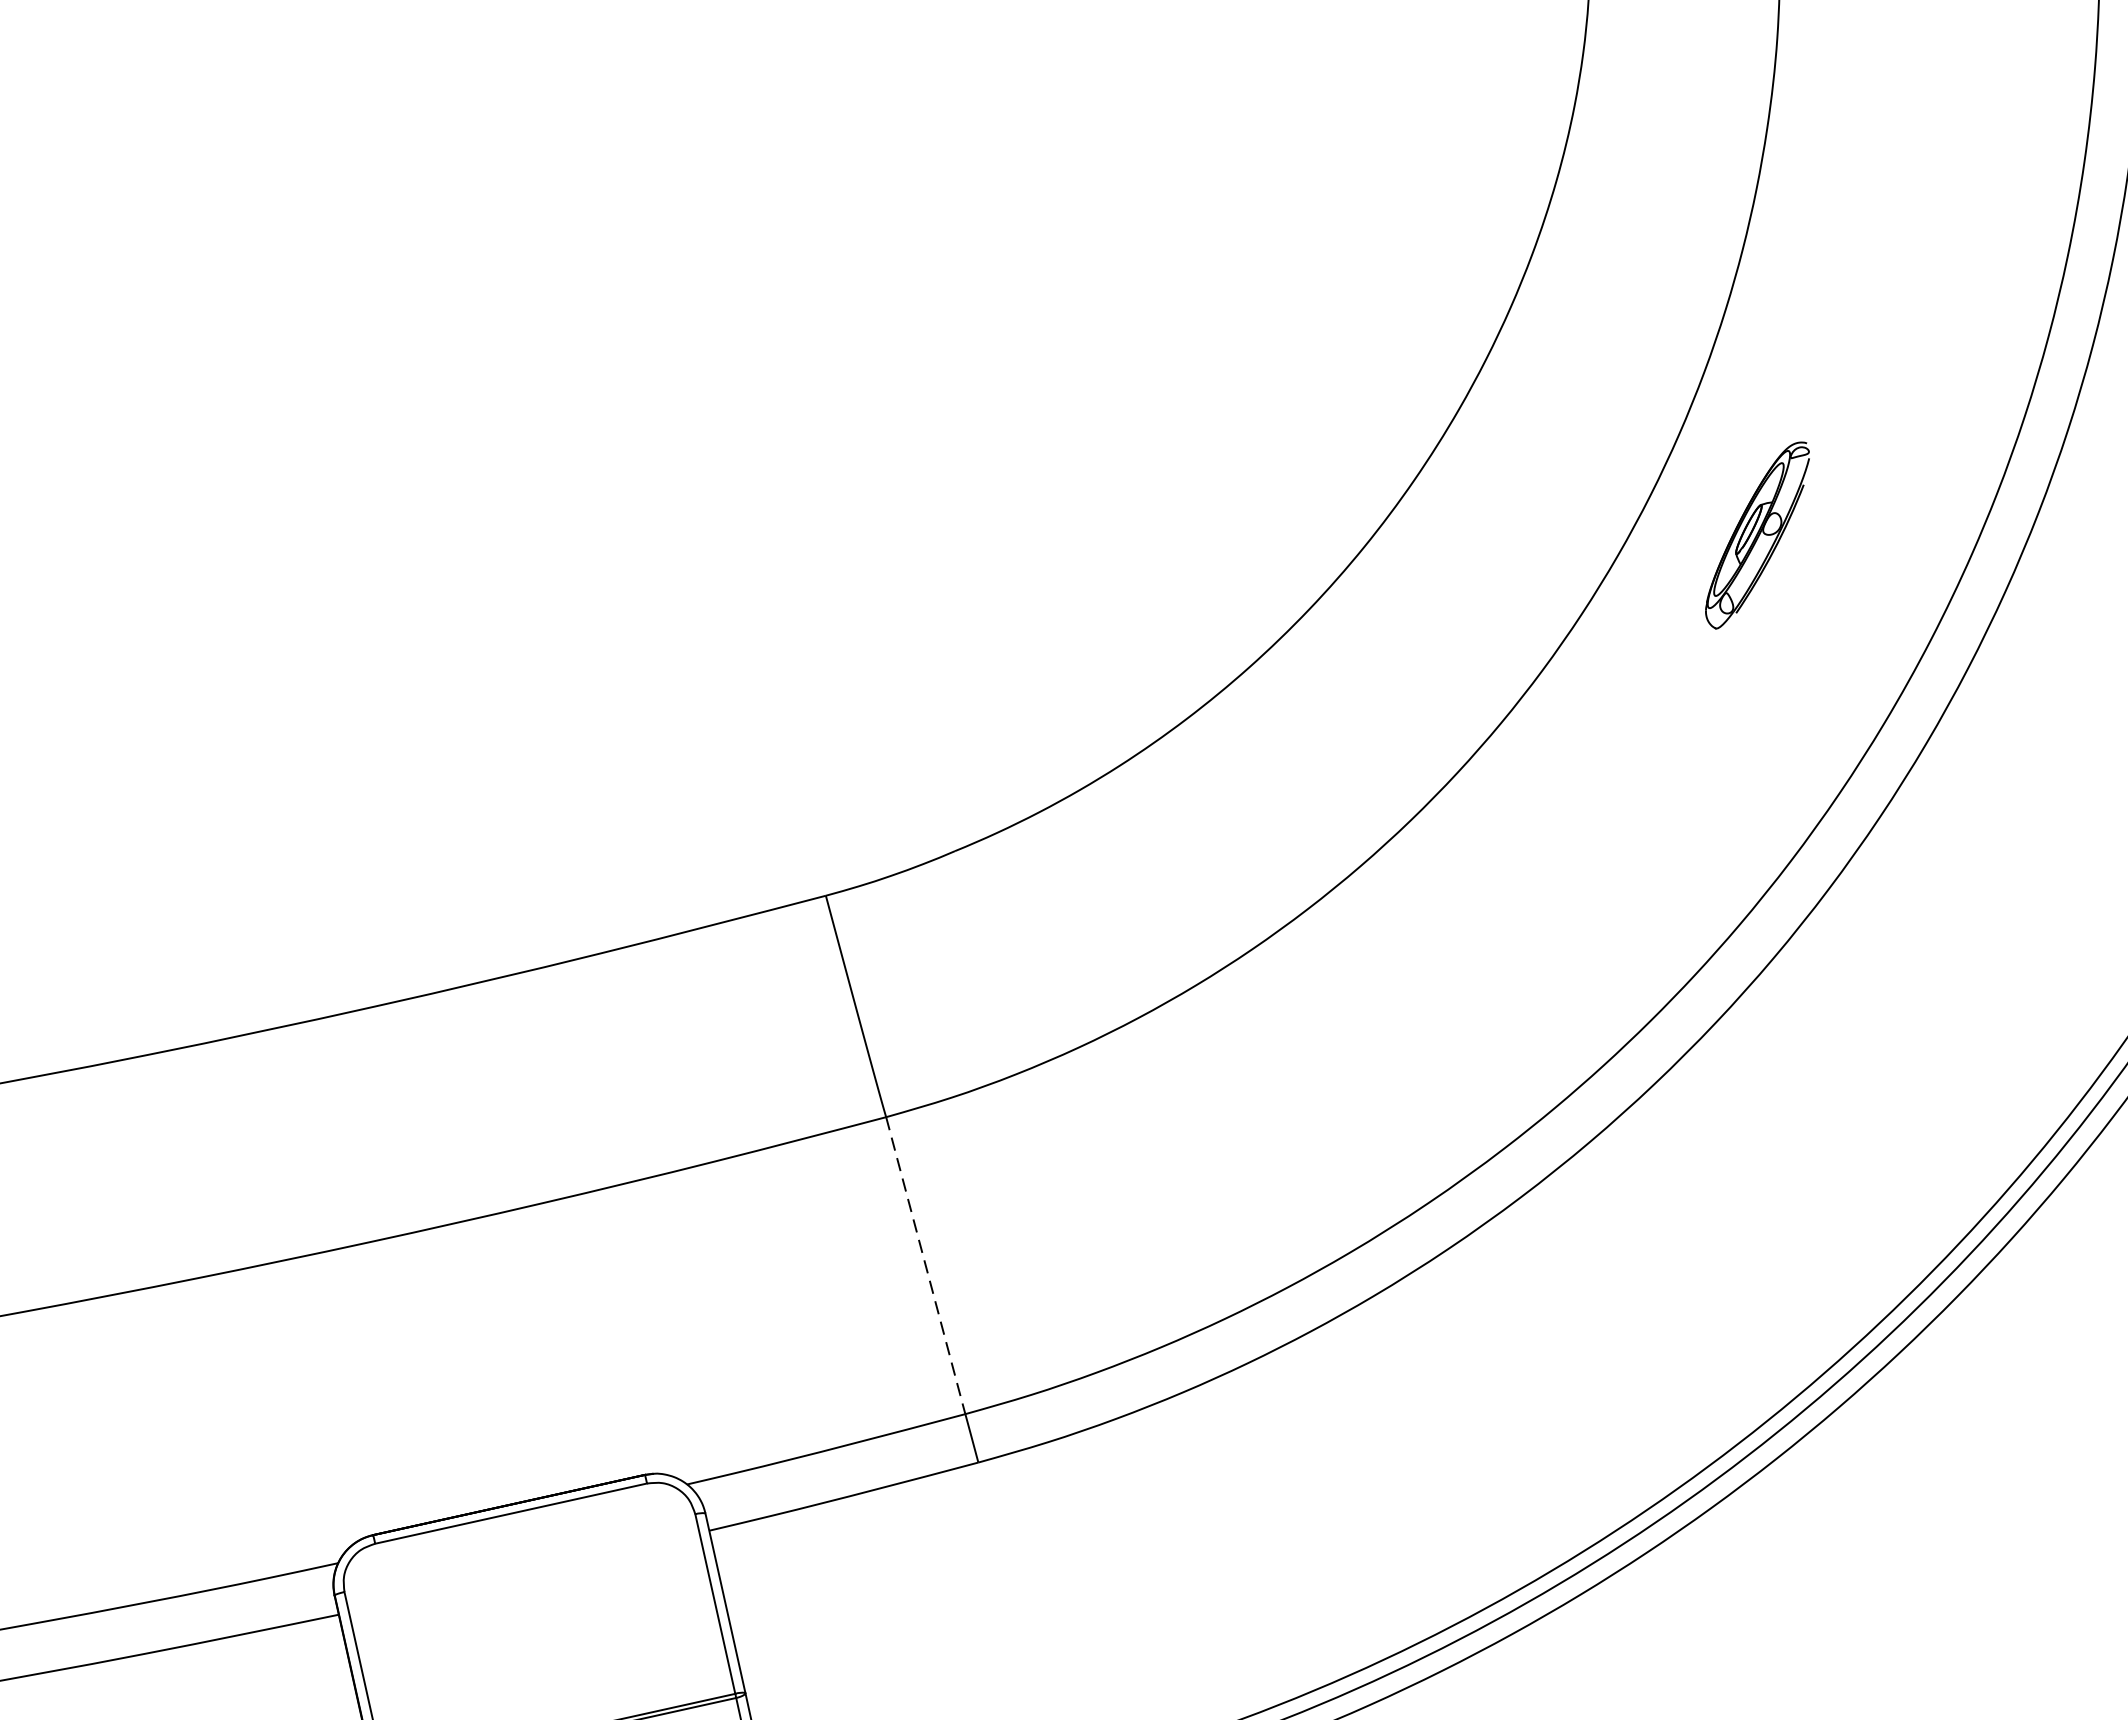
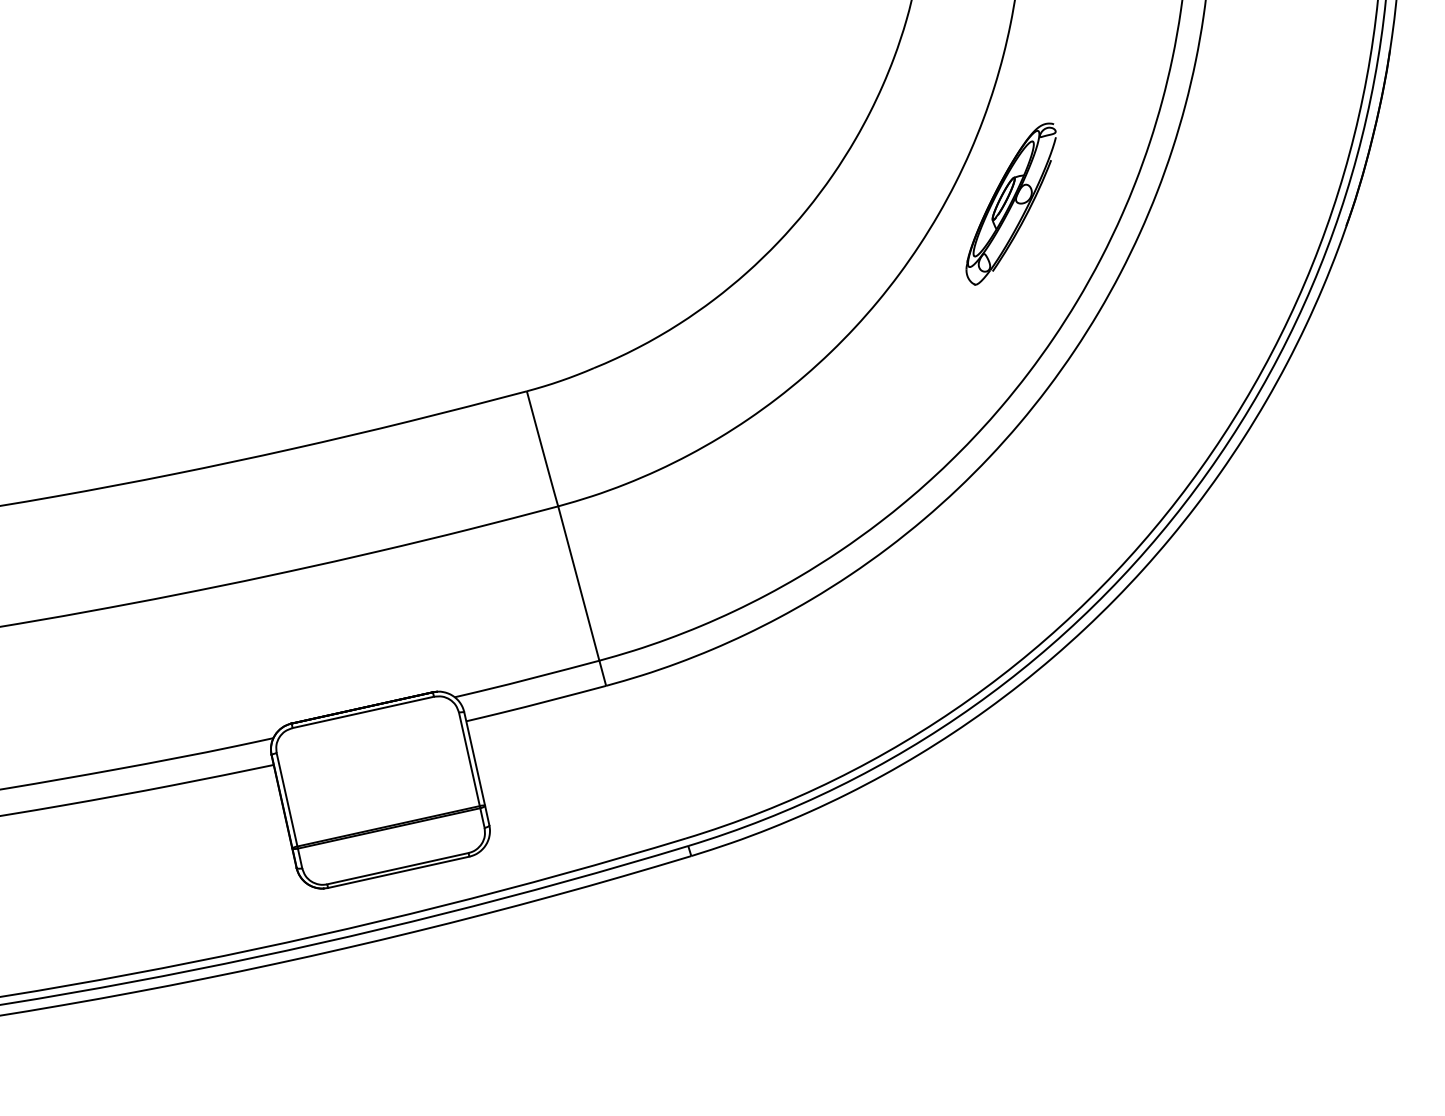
part: (1756, 534) -> (1010, 203), size x1.67
line: (925, 1265) -> (578, 583), dashed -> solid

